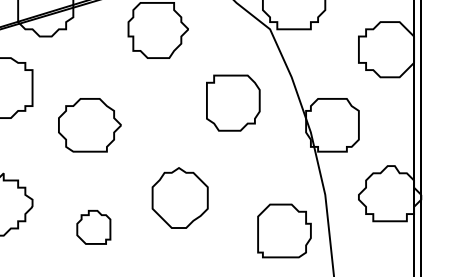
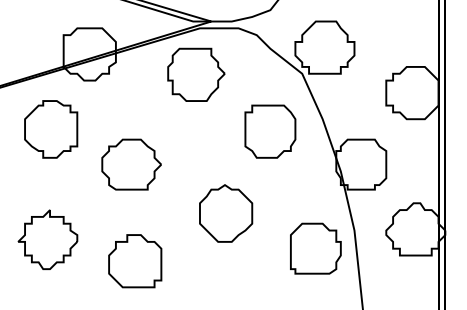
part: (233, 102) -> (270, 131), moved
part: (180, 198) -> (226, 213), moved
part: (94, 227) -> (135, 261), size x1.67
part: (284, 230) -> (315, 248), moved

